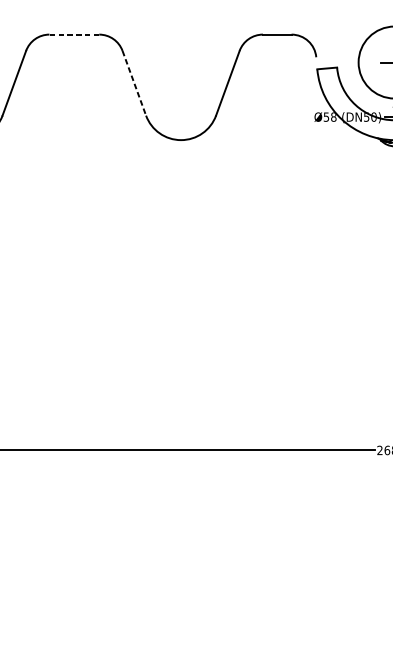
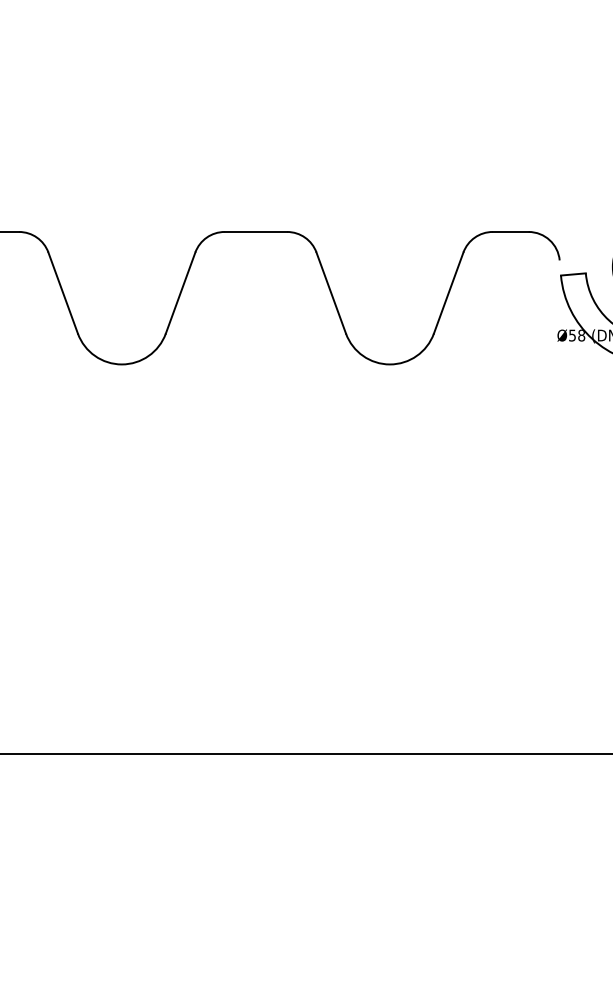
line: (73, 34) -> (255, 231), dashed -> solid
line: (134, 83) -> (331, 293), dashed -> solid

